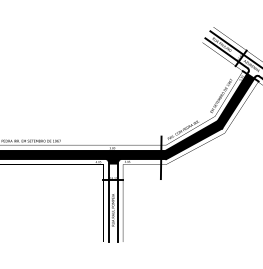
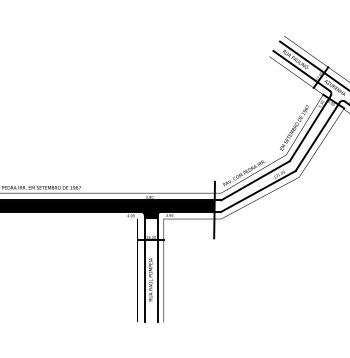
fill: (207, 116) -> (276, 155), removed

